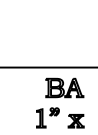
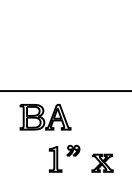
part: (64, 87) -> (45, 116), moved

